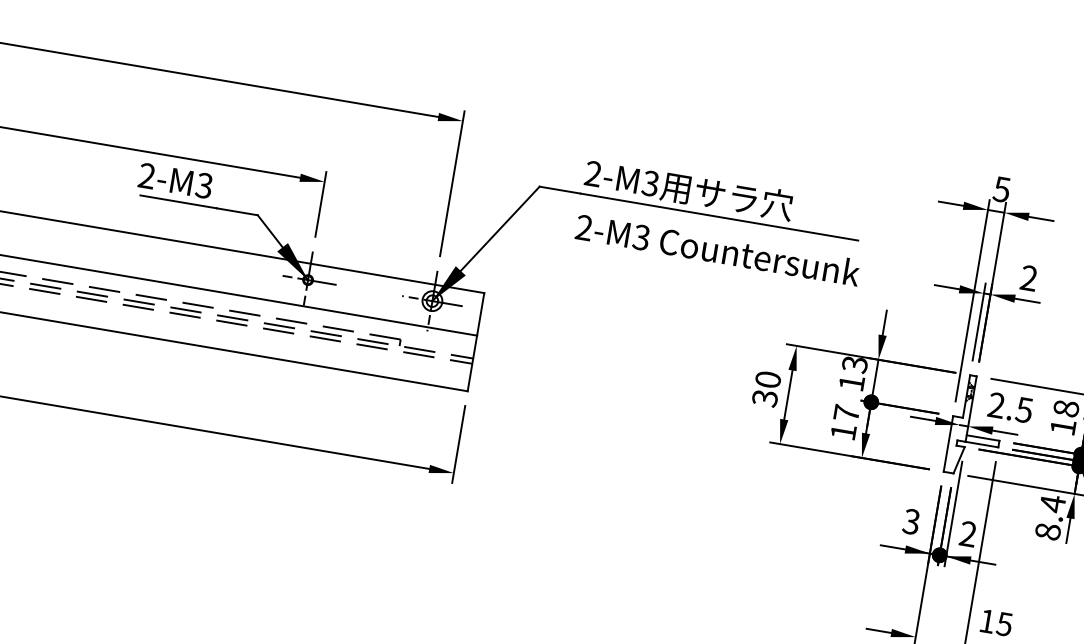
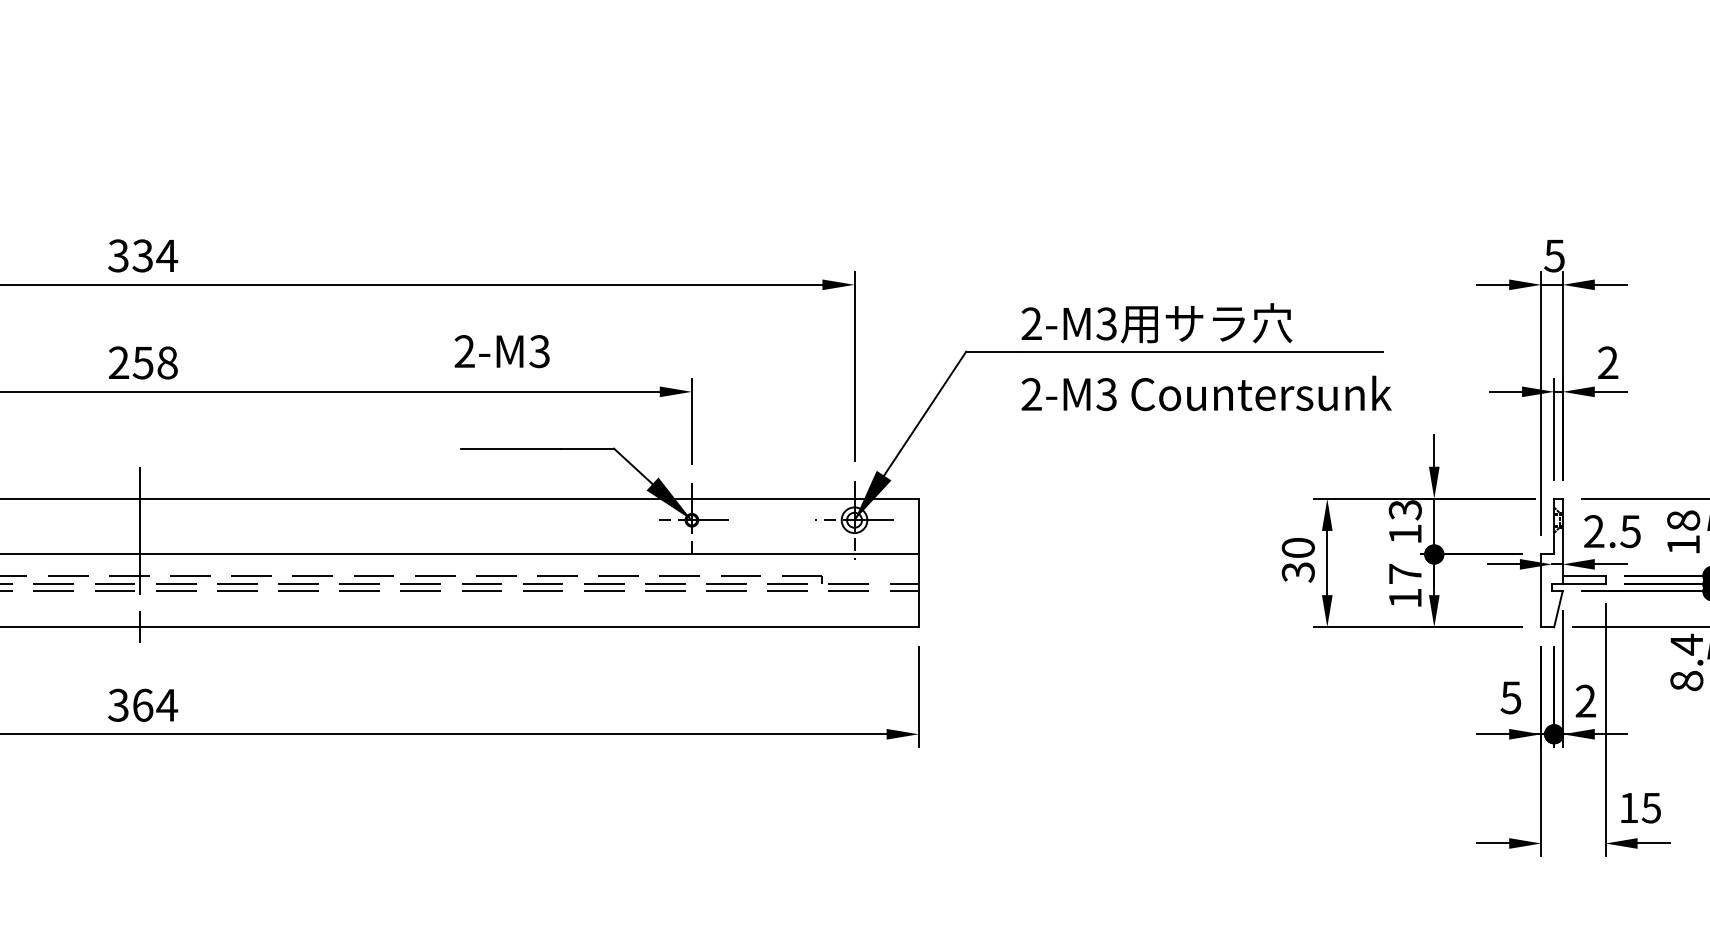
text: (175, 180) -> (501, 351), moved
text: (911, 521) -> (1510, 697), 3 -> 5

